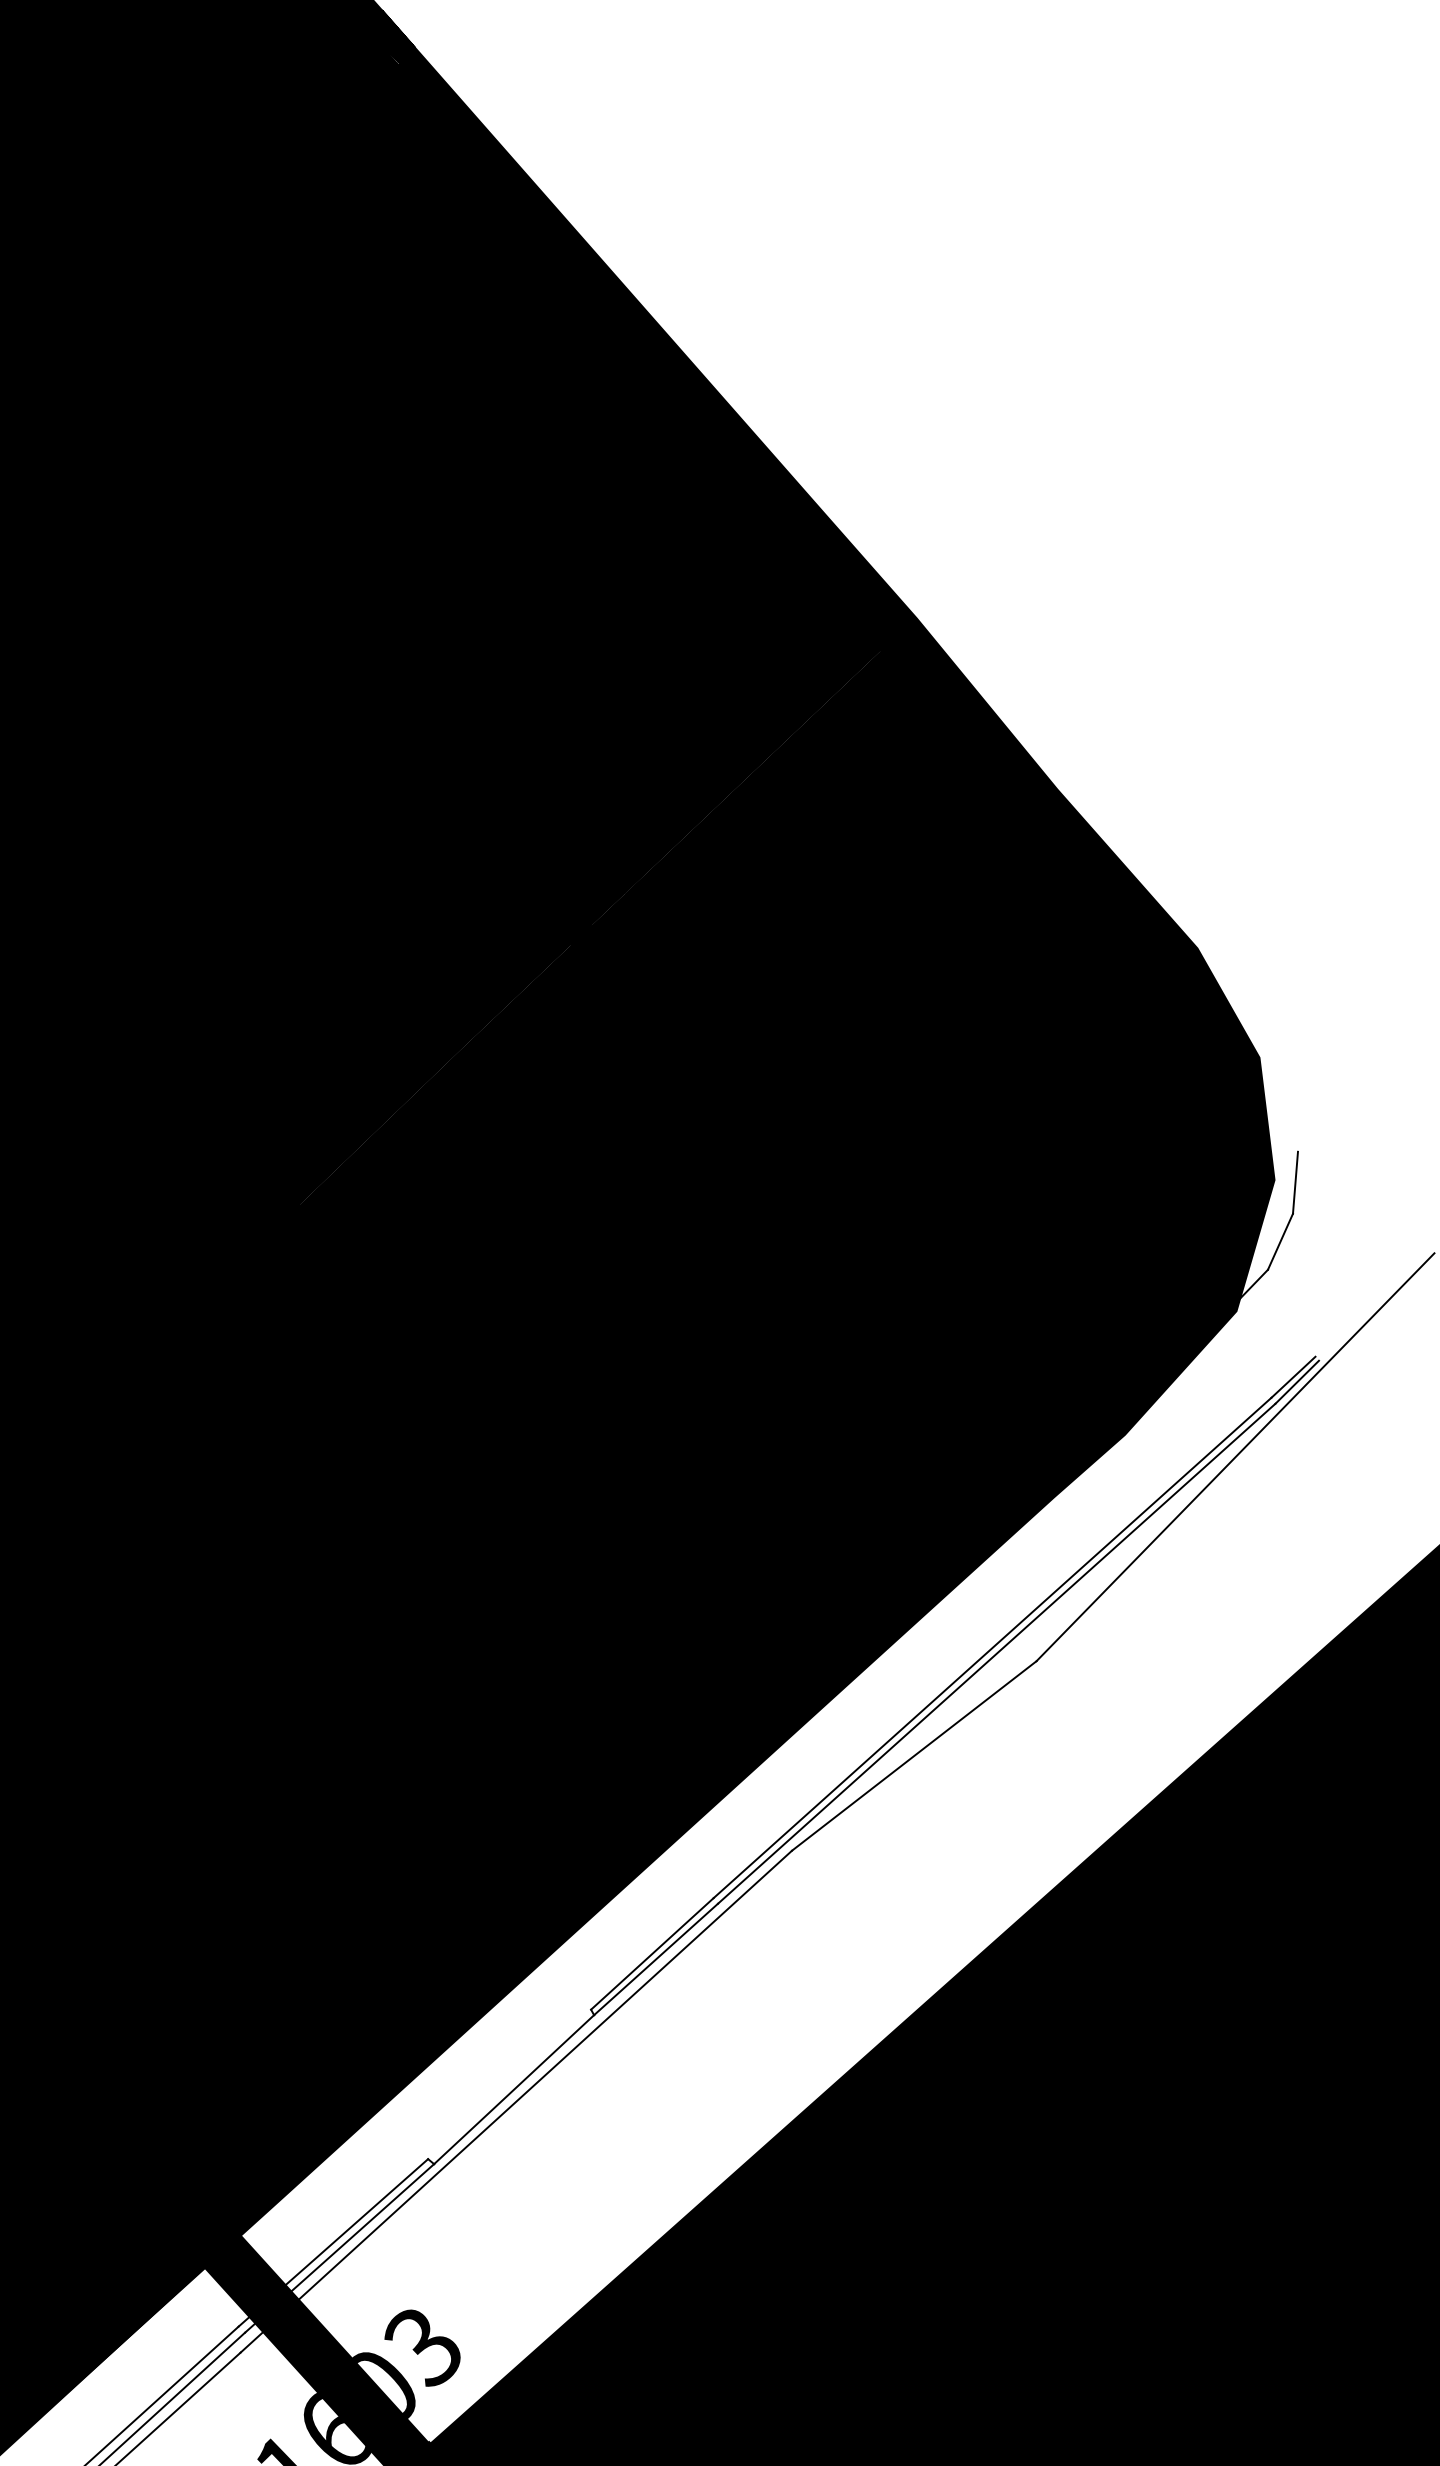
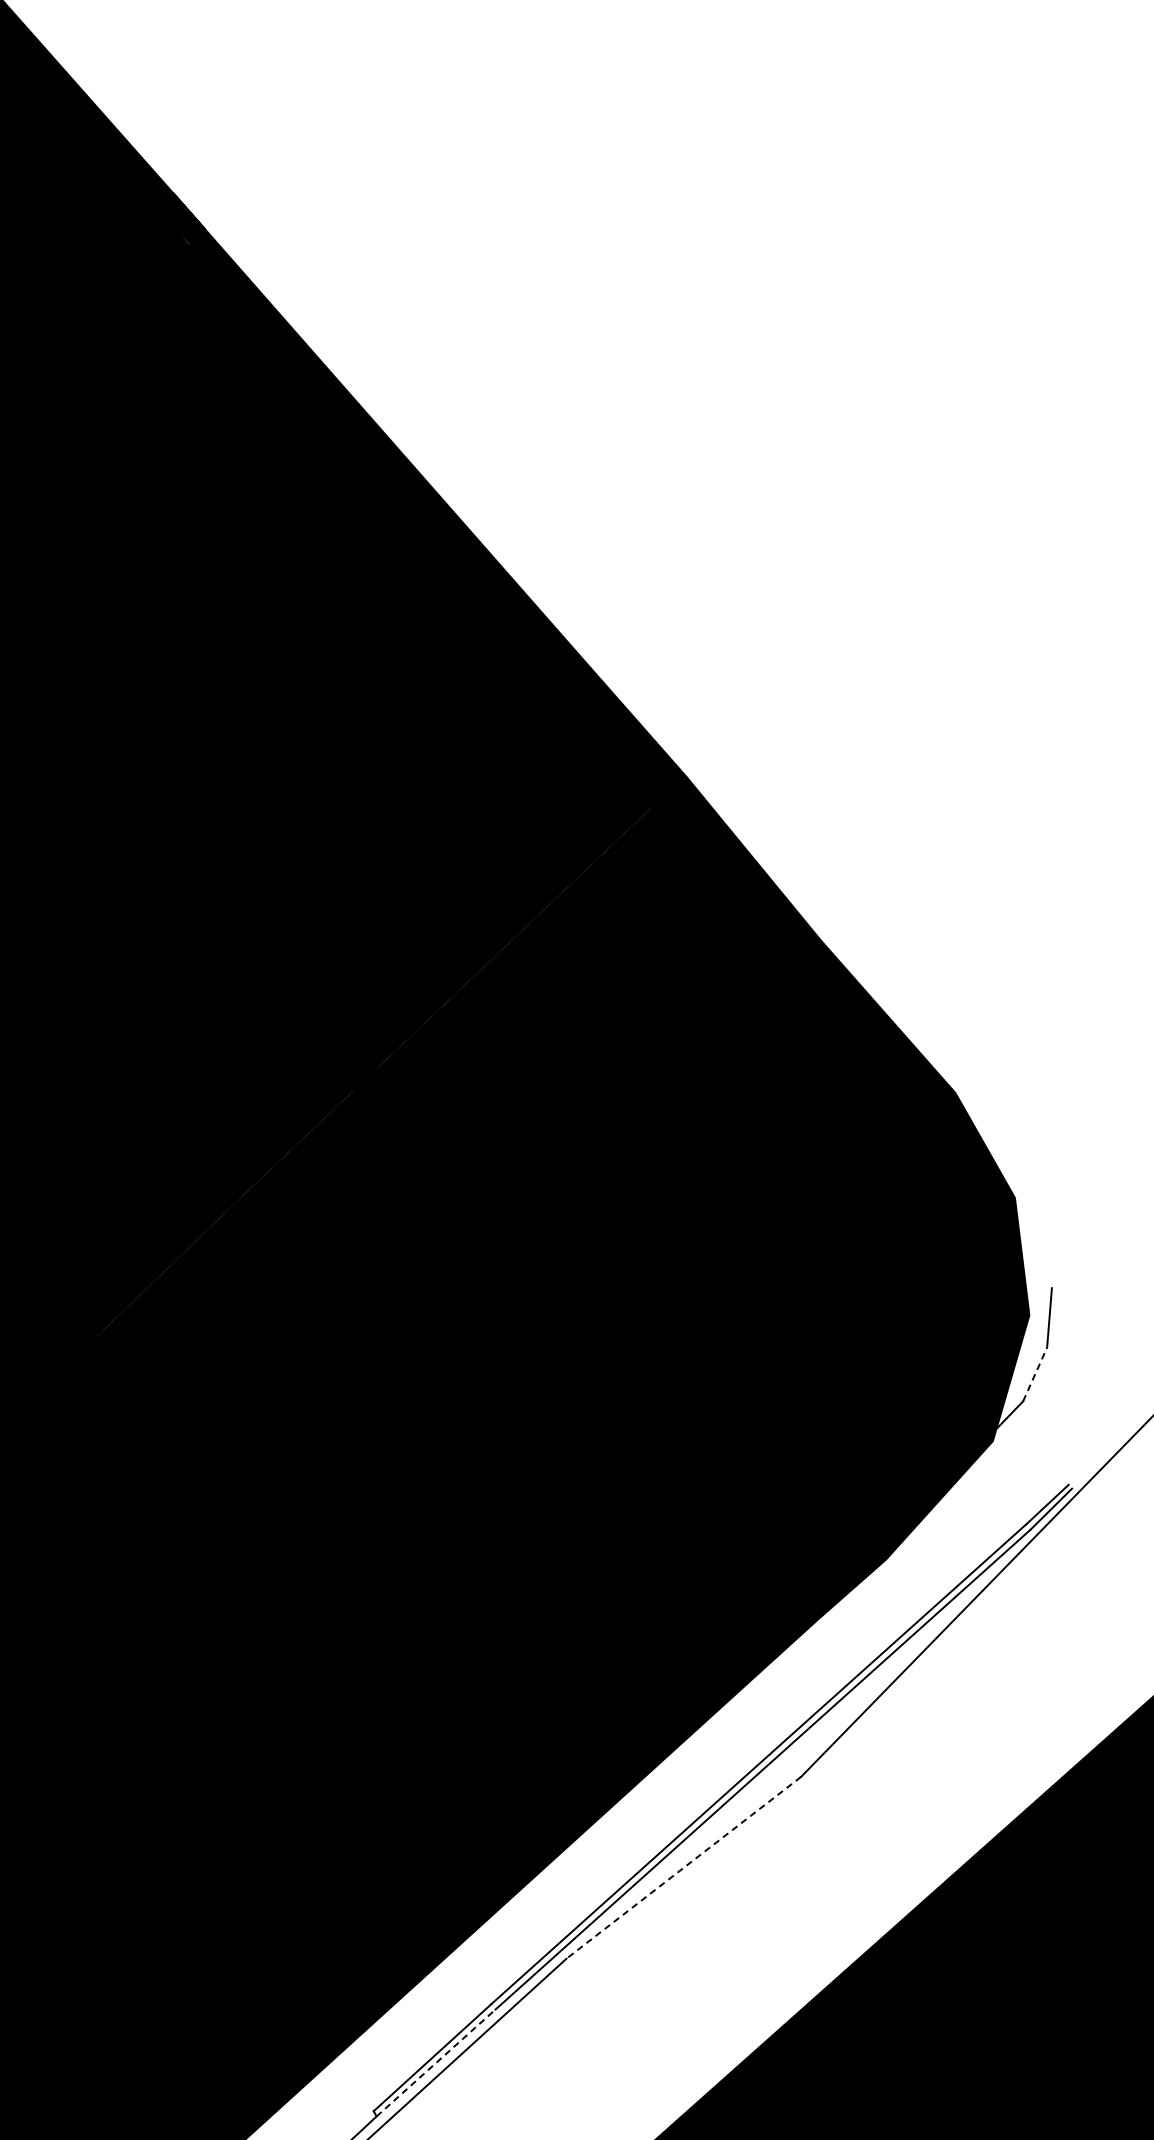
line: (1280, 1241) -> (1035, 1374), solid -> dashed
line: (914, 1755) -> (684, 1867), solid -> dashed
line: (656, 1959) -> (436, 2063), solid -> dashed

